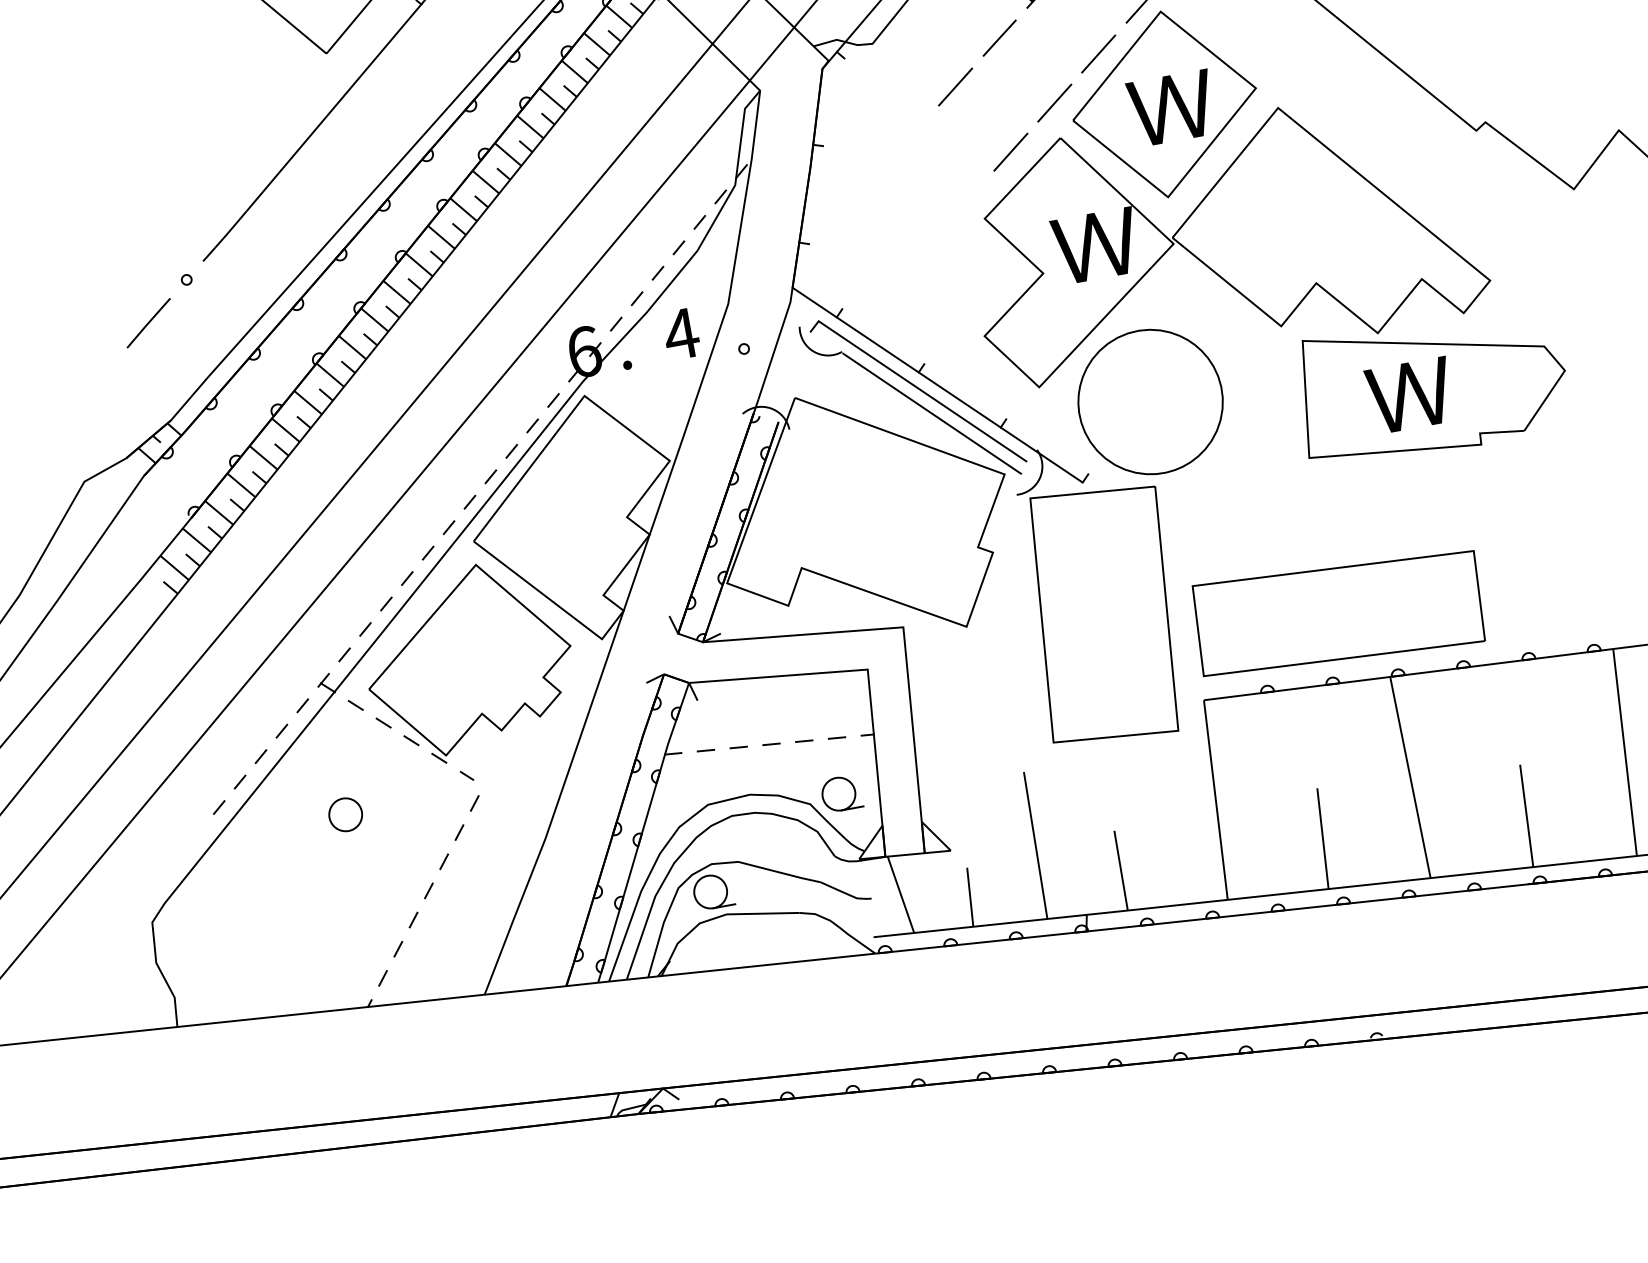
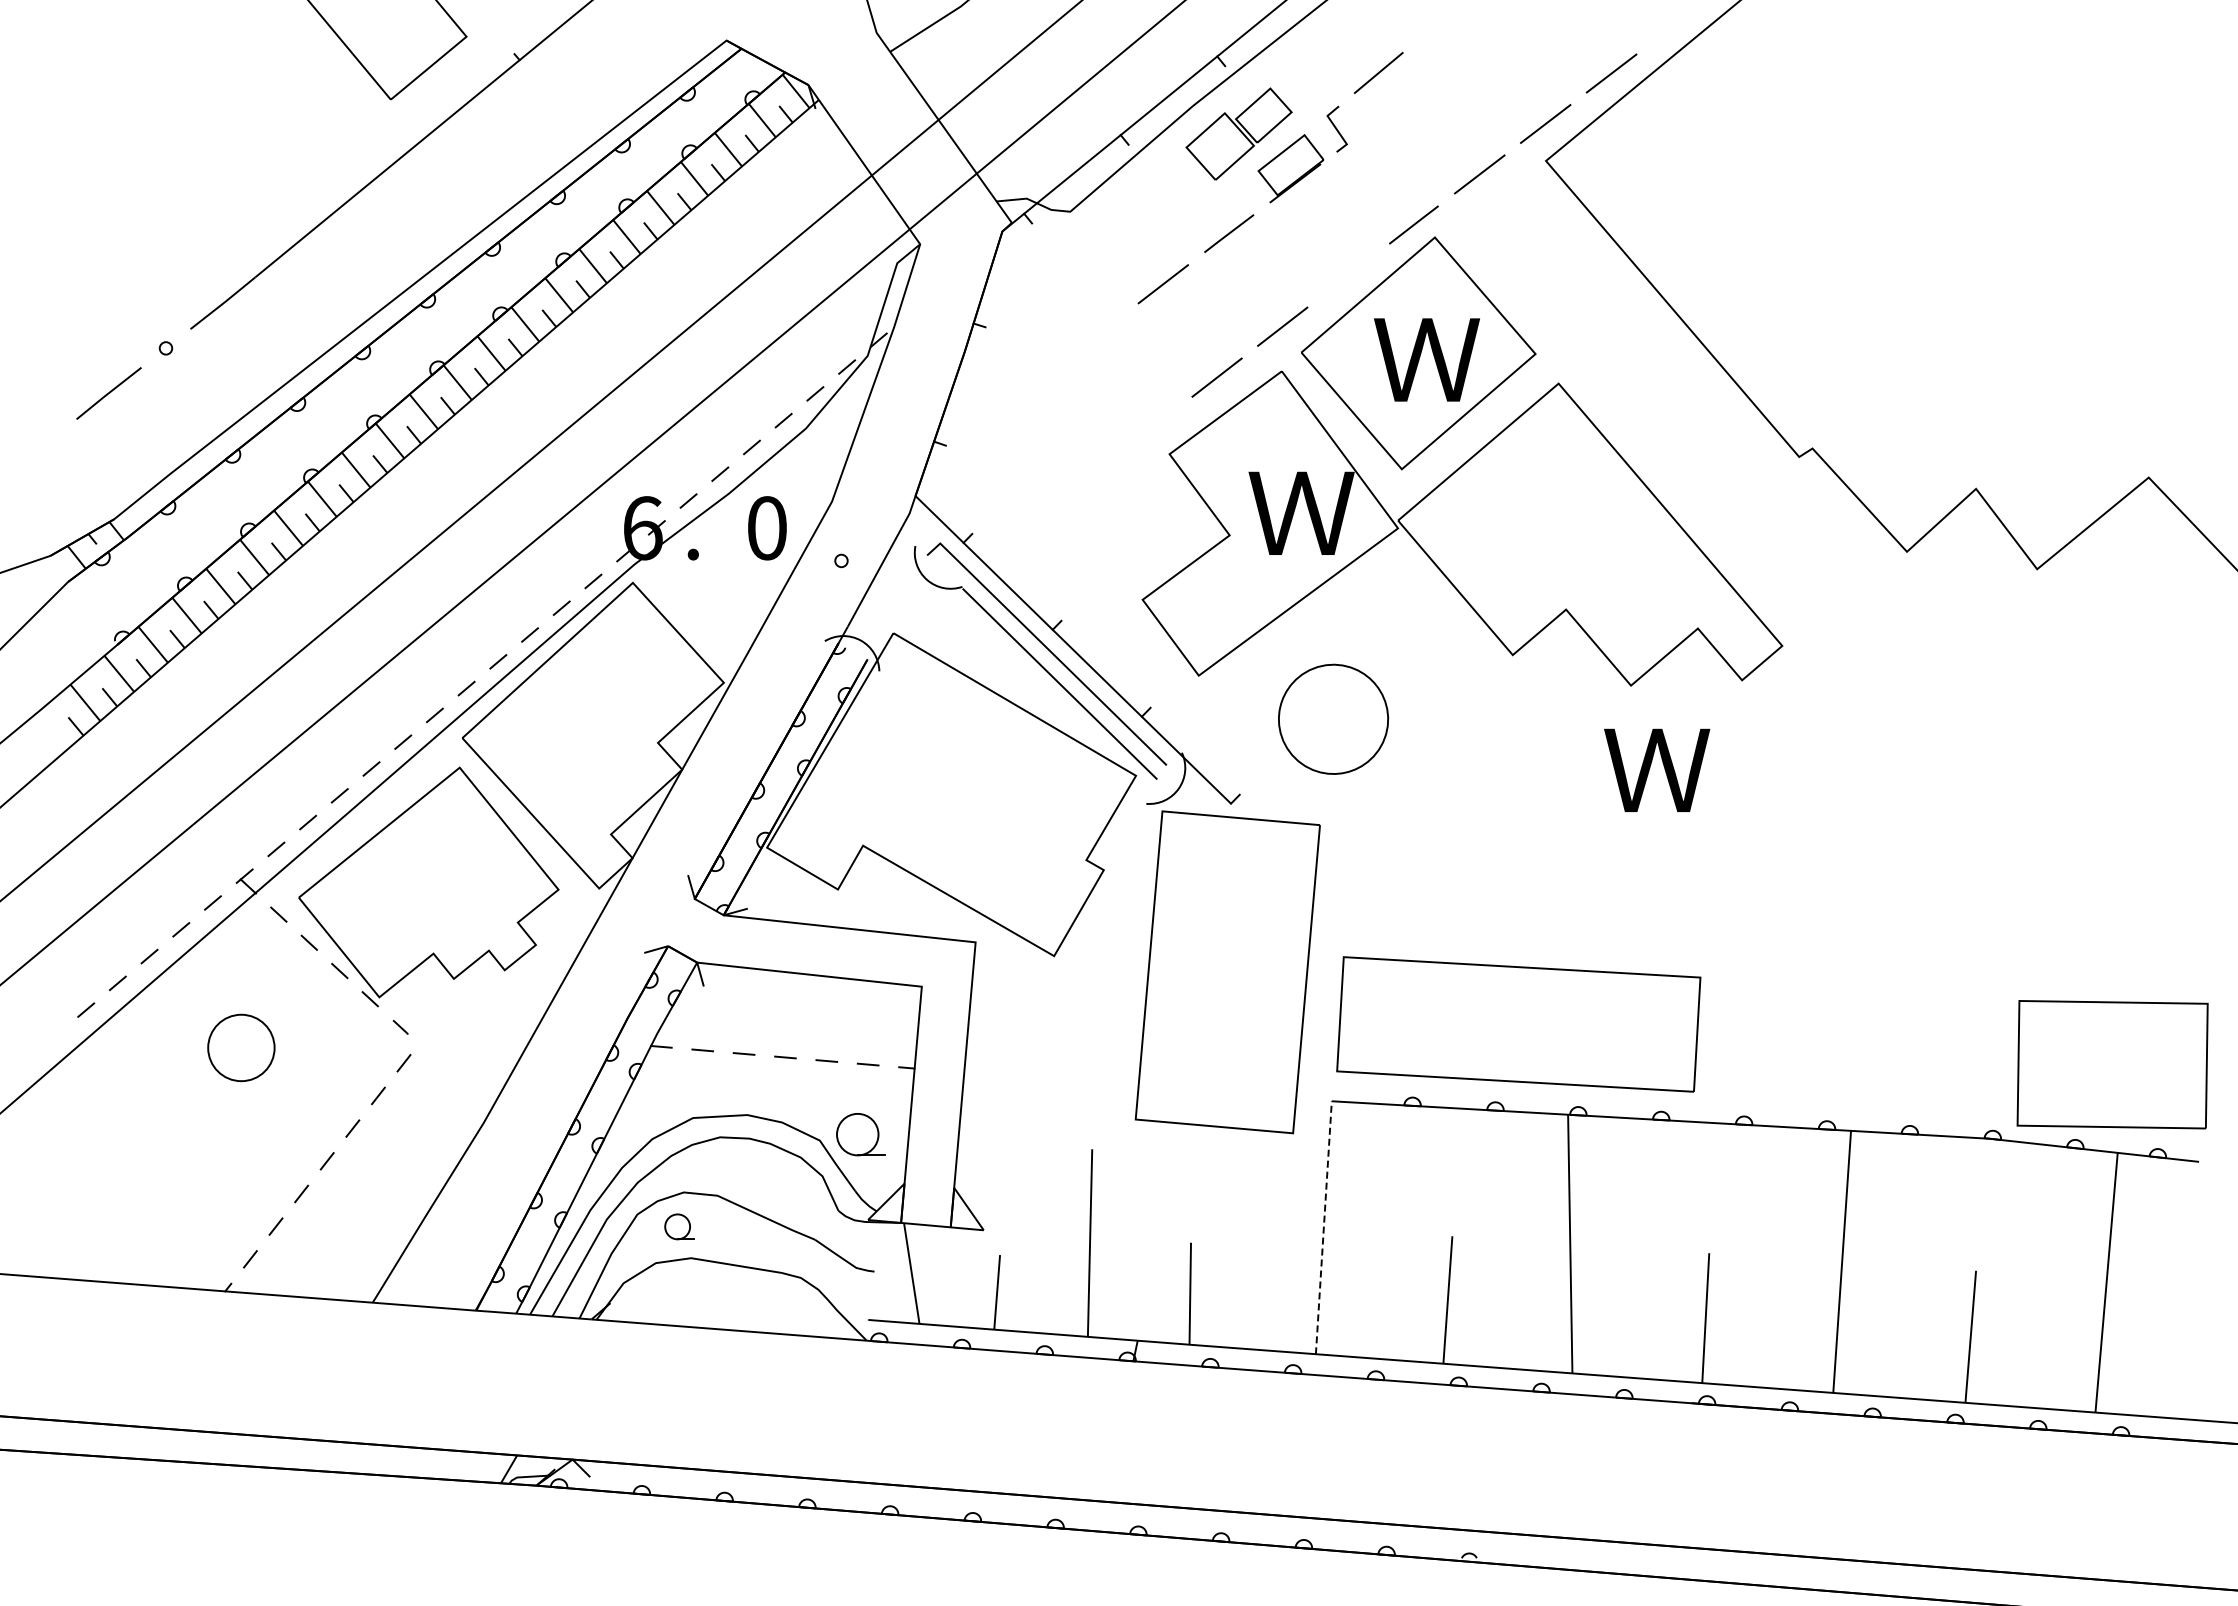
line: (1097, 53) -> (1347, 275), removed
text: (680, 334) -> (766, 528), 4 -> 0
part: (1431, 385) -> (1685, 762), removed
part: (1150, 402) -> (1333, 719), size x0.6
line: (1215, 799) -> (1323, 1227), solid -> dashed
circle: (345, 814) -> (241, 1047), size x1.6
part: (713, 891) -> (679, 1226), size x0.6

